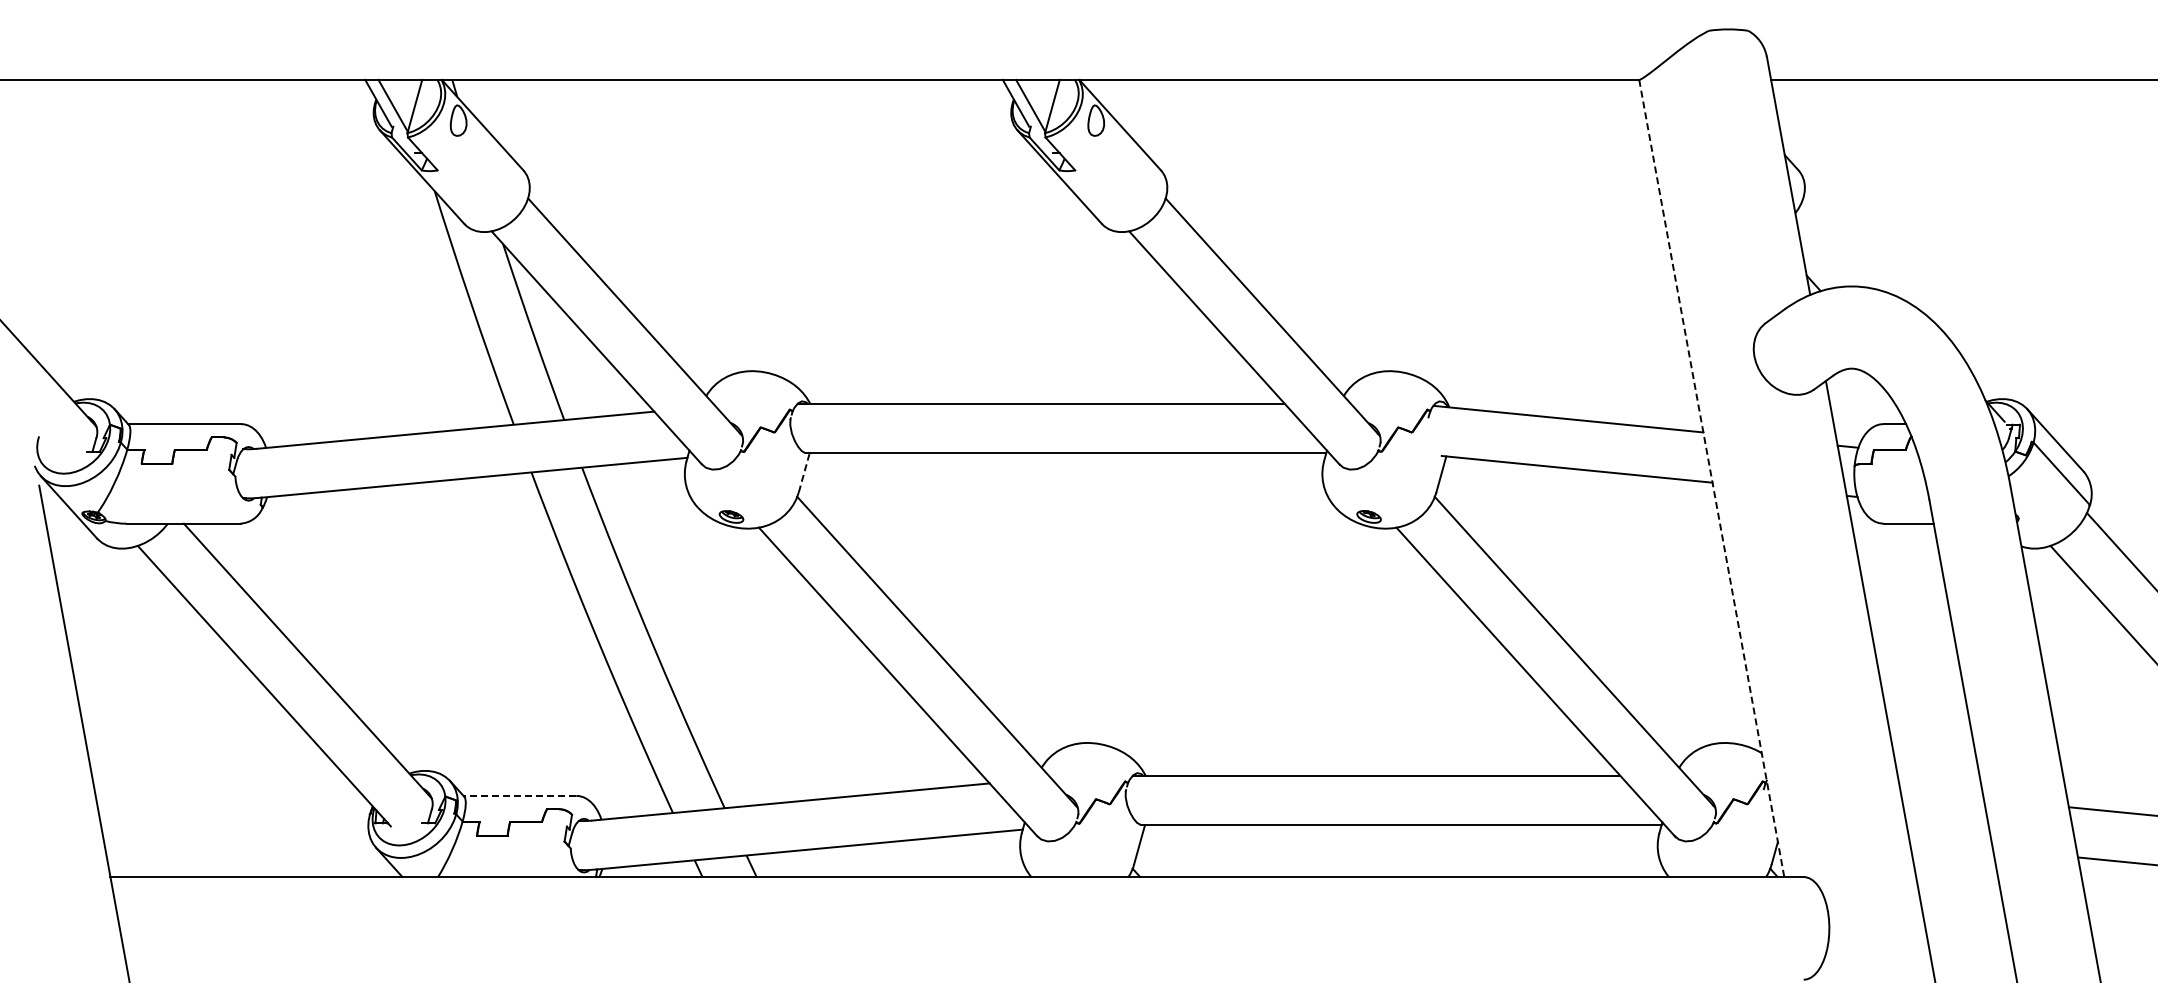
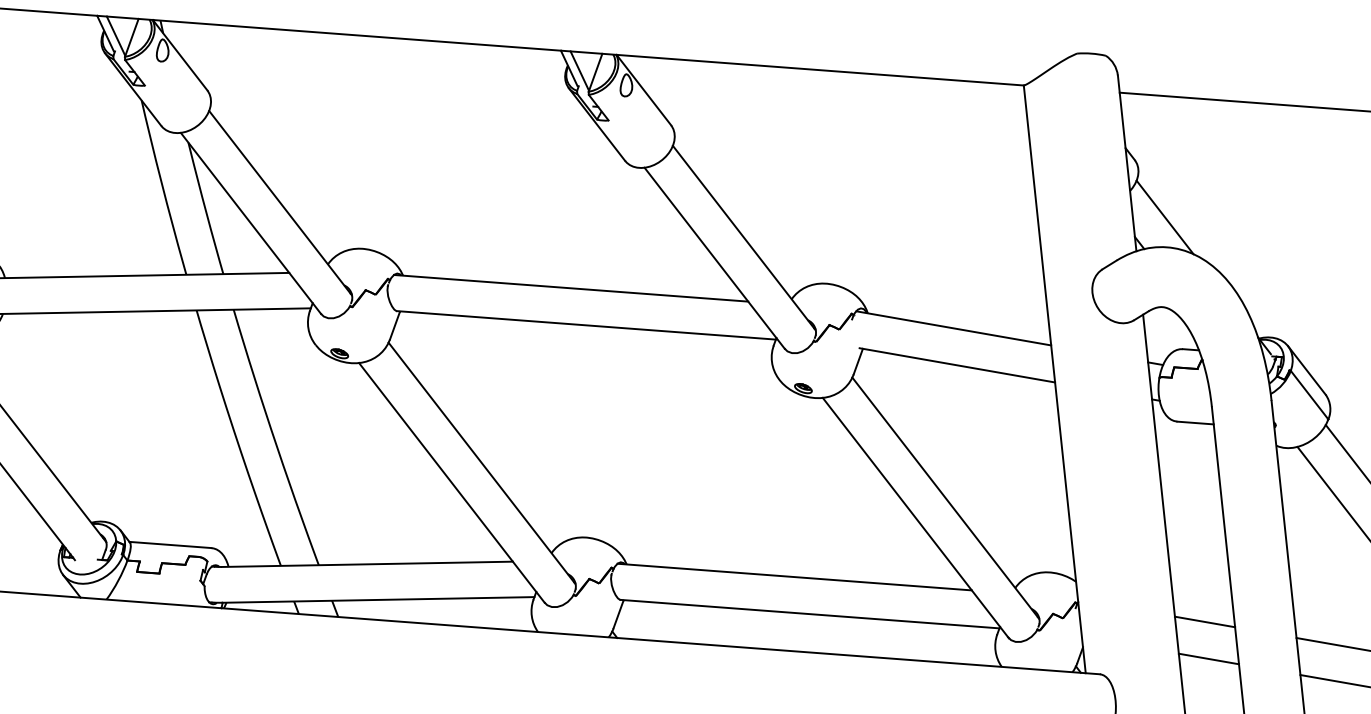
line: (1845, 245) -> (1164, 217), added
line: (804, 473) -> (395, 326), dashed -> solid
line: (1711, 478) -> (1054, 379), dashed -> solid
line: (1941, 794) -> (1204, 621), added
line: (519, 795) -> (170, 544), dashed -> solid
line: (1950, 844) -> (1208, 658), added

